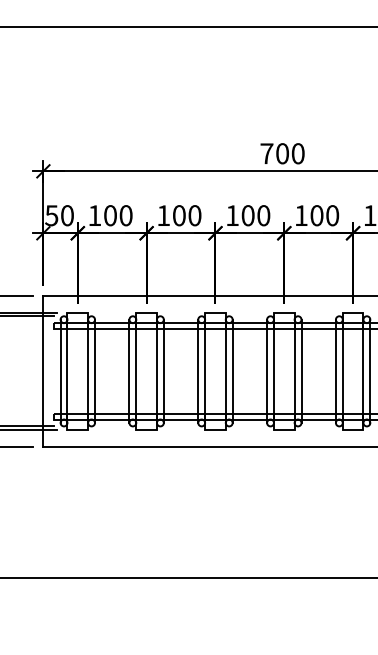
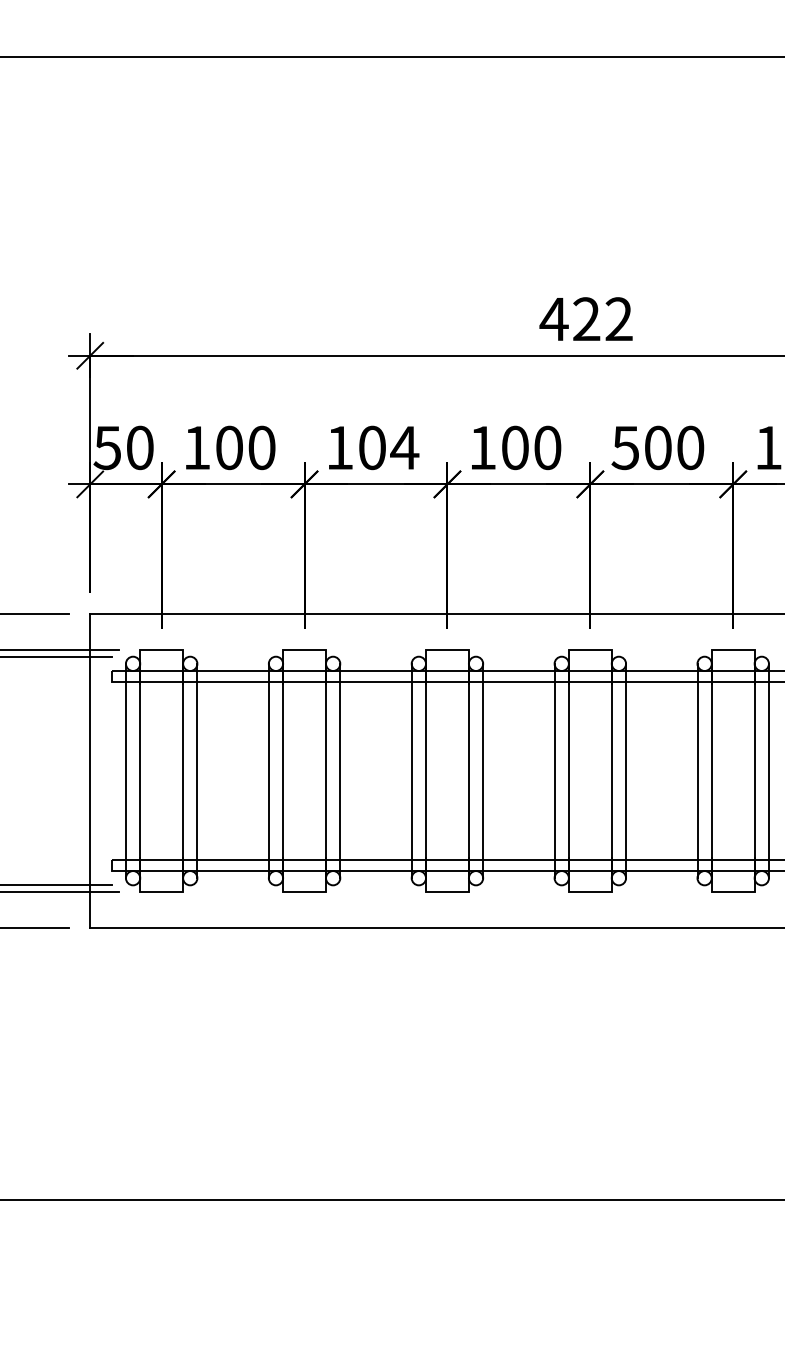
text: (281, 153) -> (584, 318), 700 -> 422
text: (194, 215) -> (403, 447), 100 -> 104
text: (300, 215) -> (623, 447), 100 -> 500

